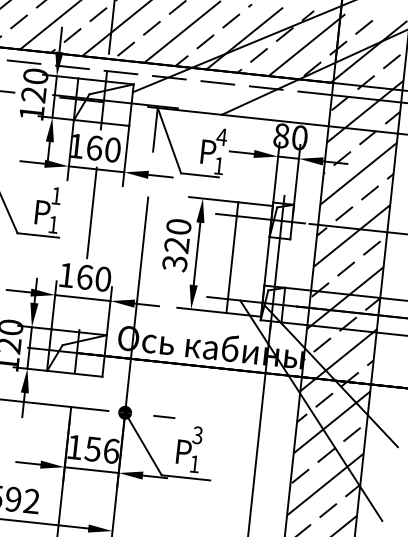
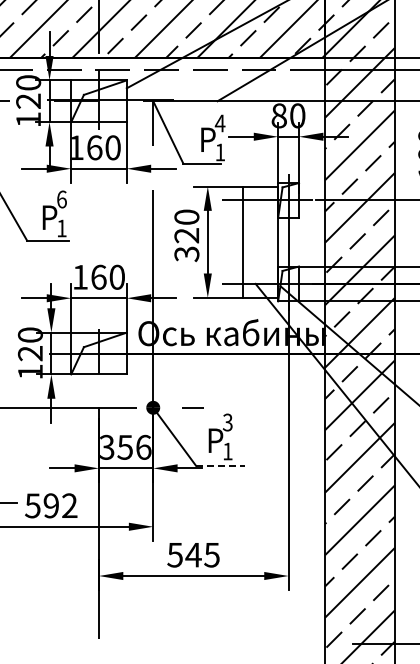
text: (56, 195) -> (61, 199), 1 -> 6
line: (91, 212) -> (98, 212), removed
text: (75, 446) -> (107, 446), 156 -> 356
line: (186, 478) -> (221, 466), solid -> dashed

